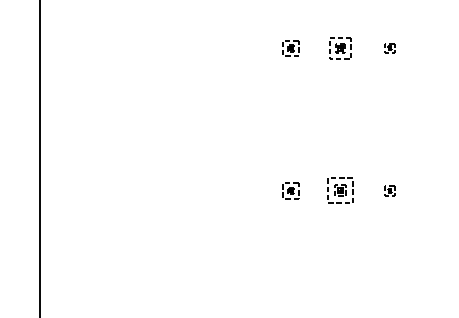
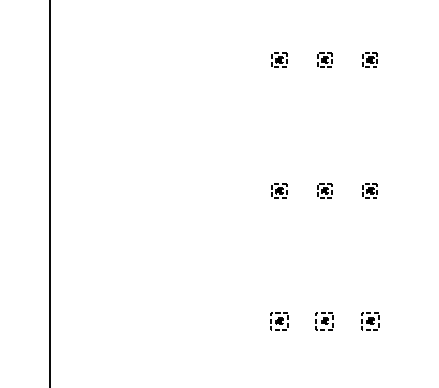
part: (340, 47) -> (324, 59), size x0.71
part: (389, 47) -> (369, 59), size x1.67
part: (340, 190) -> (324, 190), size x0.62
part: (389, 190) -> (369, 190), size x1.67

